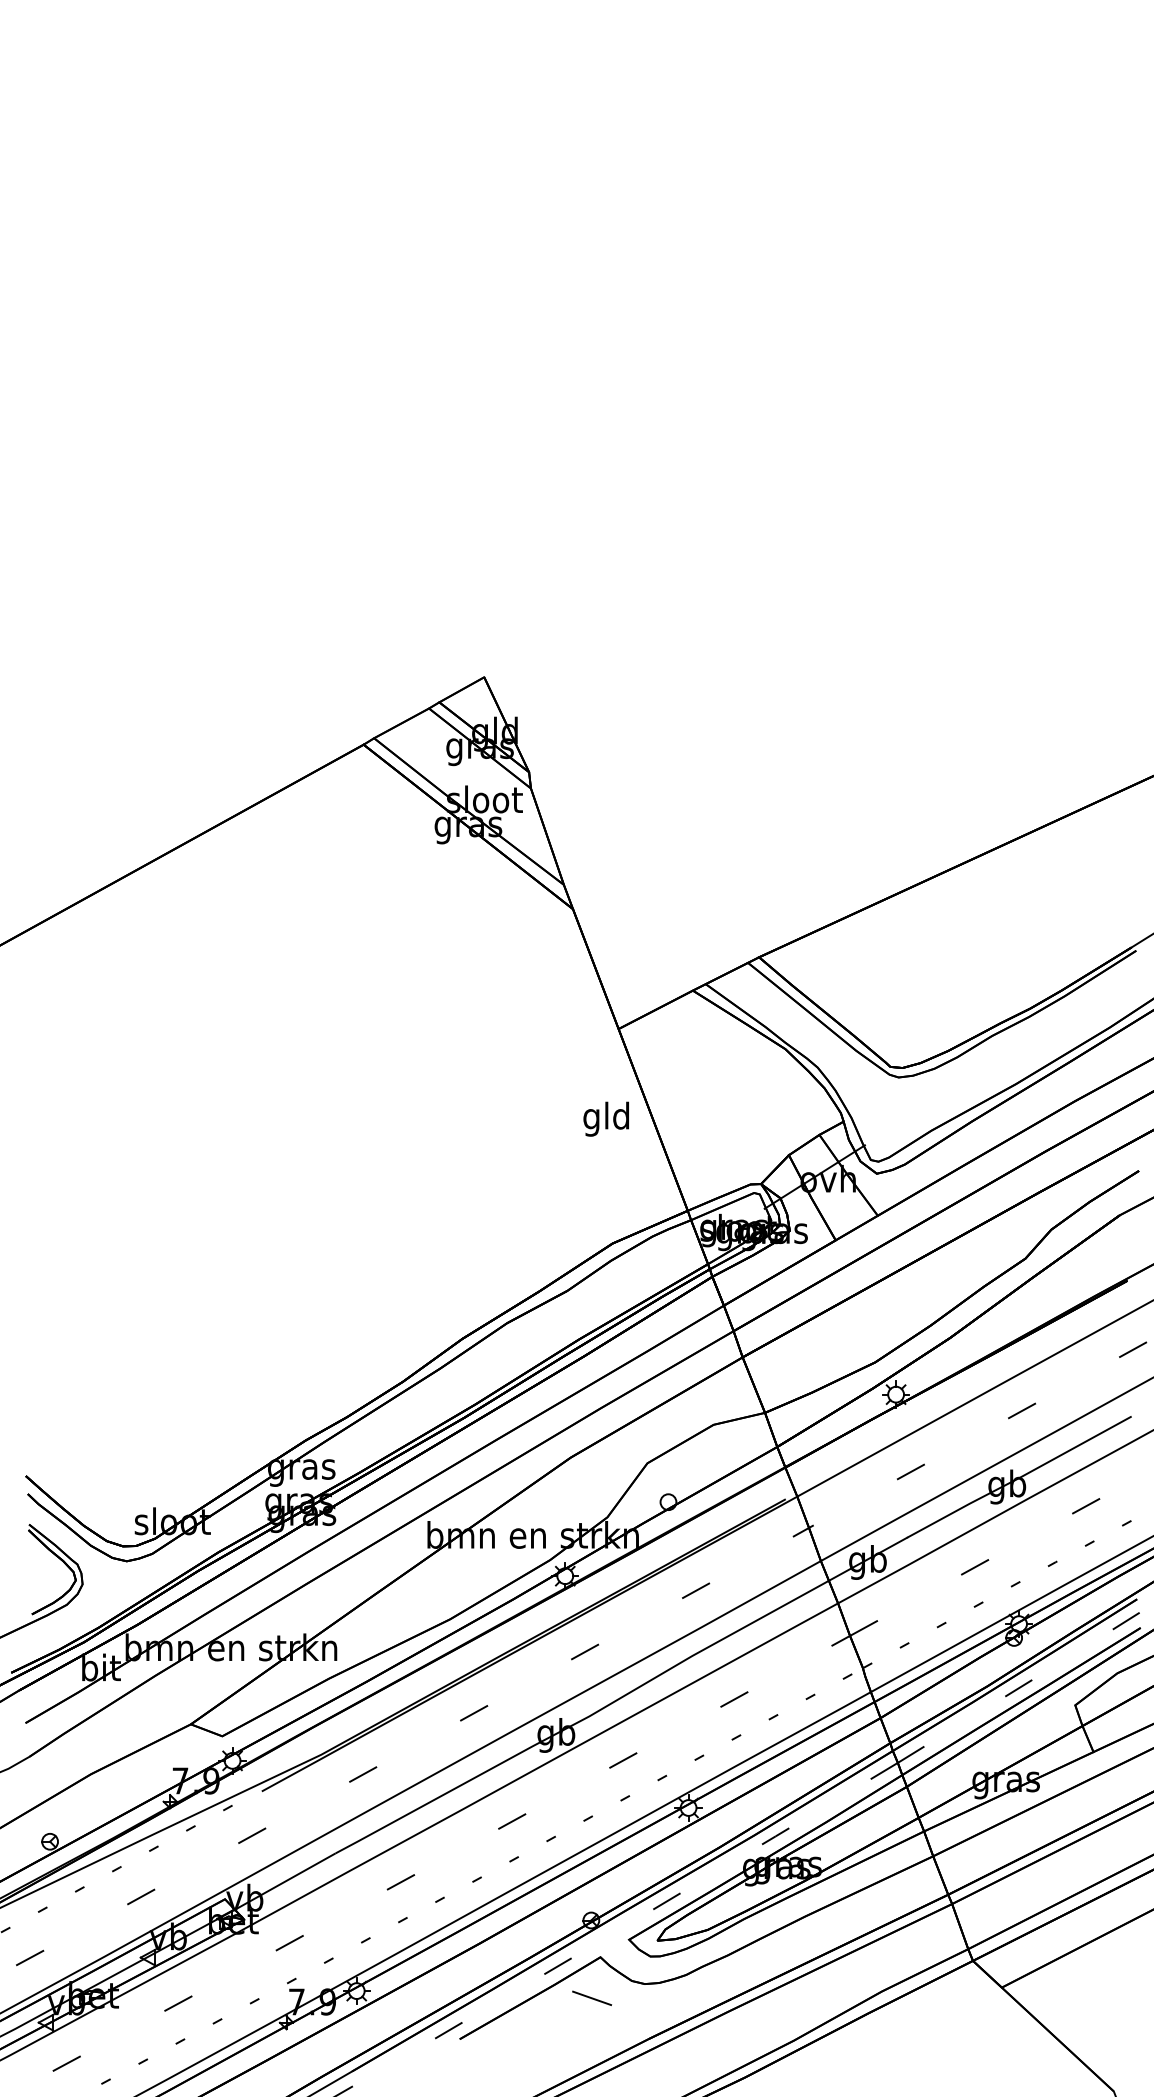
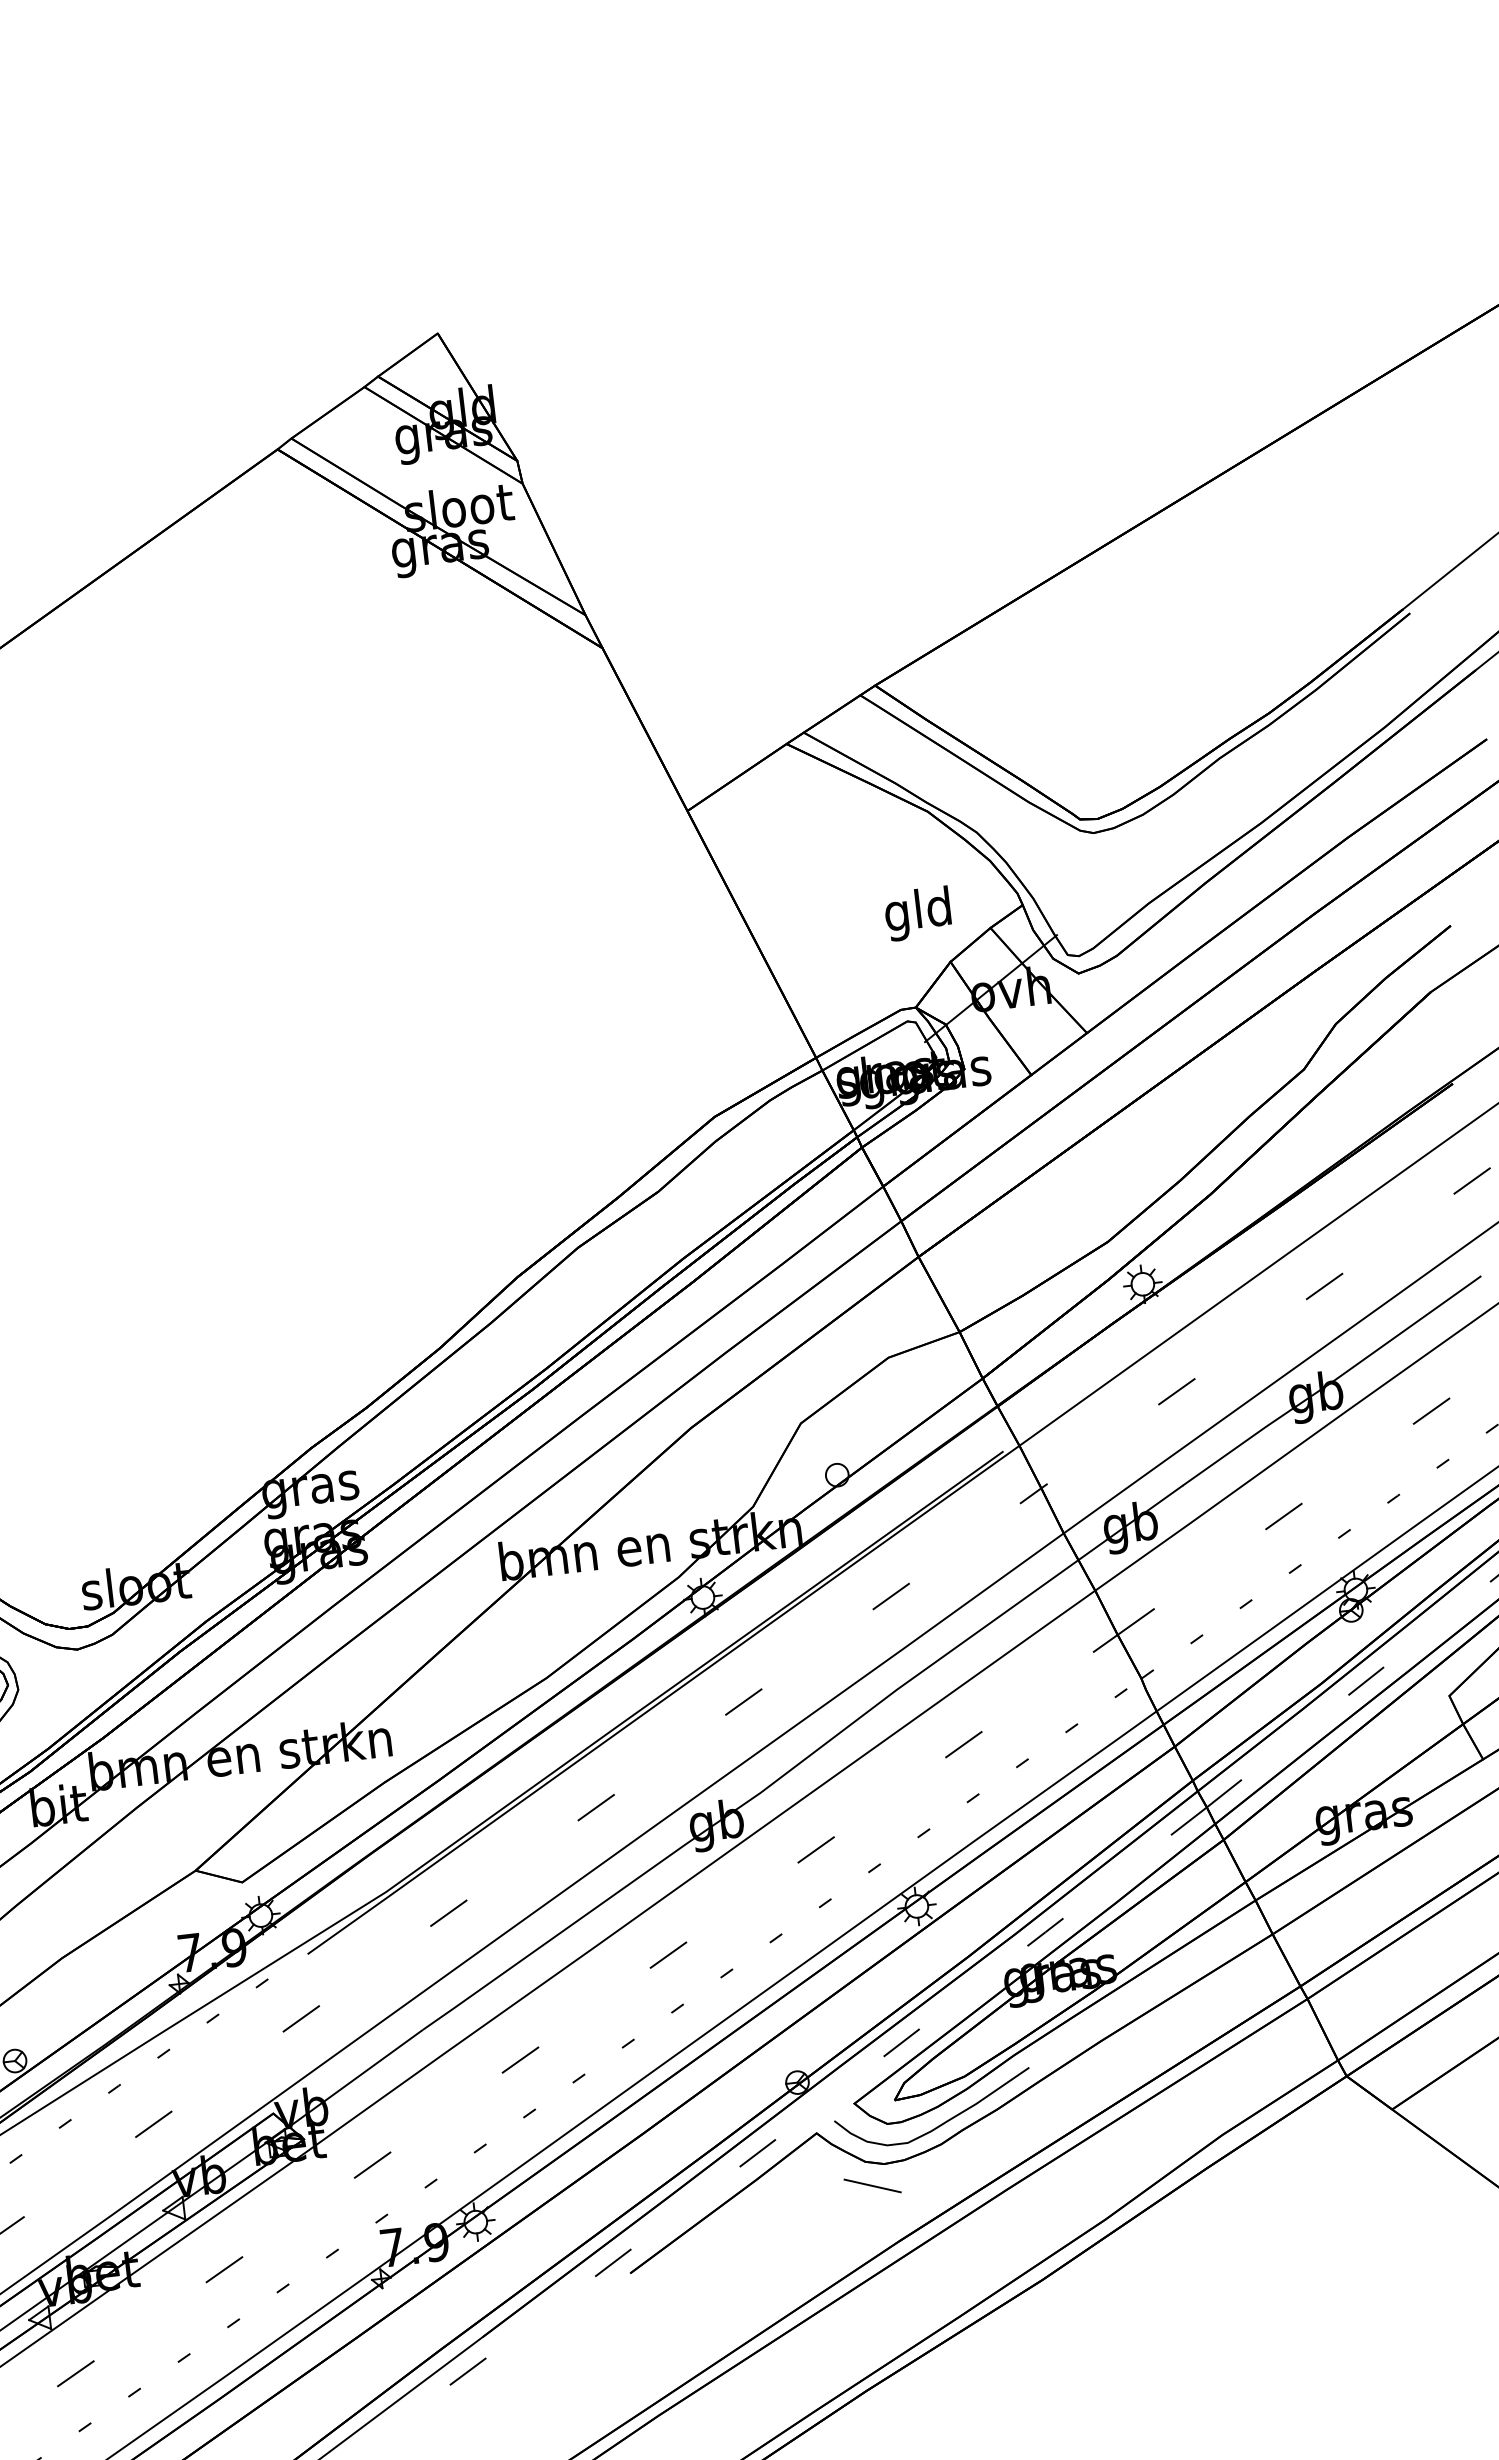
text: (605, 1118) -> (916, 912), moved
curve: (687, 1960) -> (940, 2123), added
line: (591, 1997) -> (871, 2184), moved

